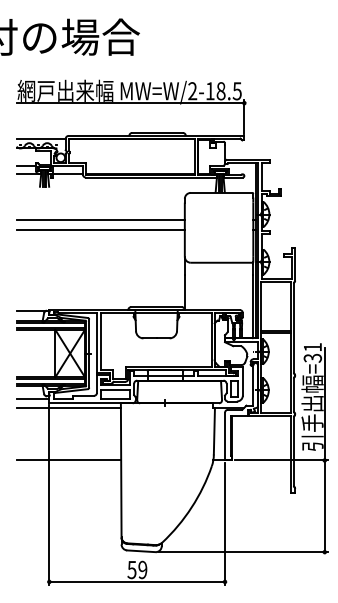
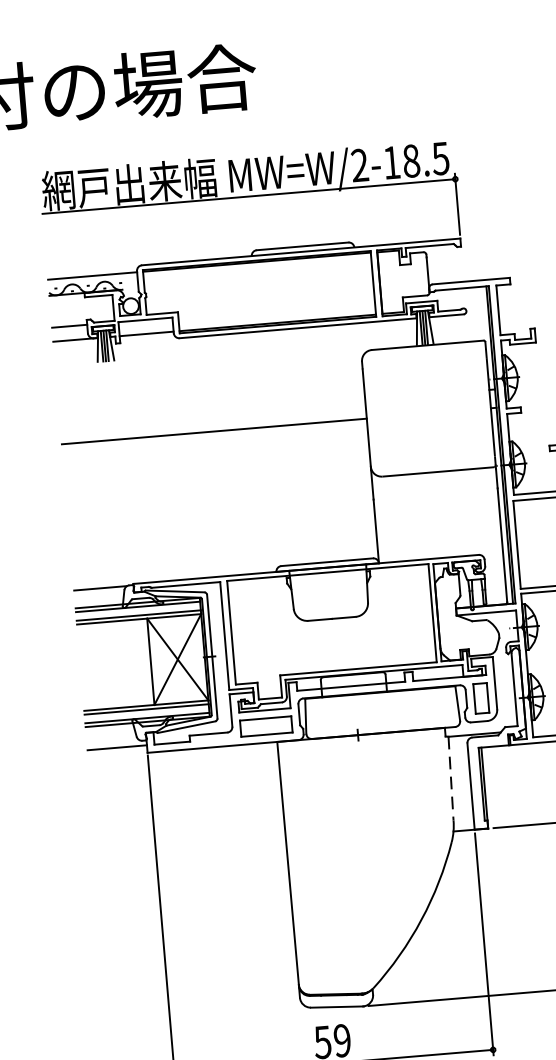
line: (100, 220) -> (212, 413), removed
line: (68, 408) -> (183, 759), removed
line: (214, 431) -> (451, 778), solid -> dashed
line: (68, 460) -> (191, 853), removed

